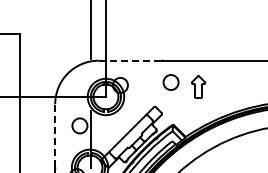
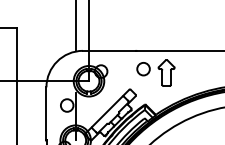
line: (130, 60) -> (109, 50), dashed -> solid
part: (198, 86) -> (166, 72), size x1.43
line: (55, 135) -> (46, 113), dashed -> solid

